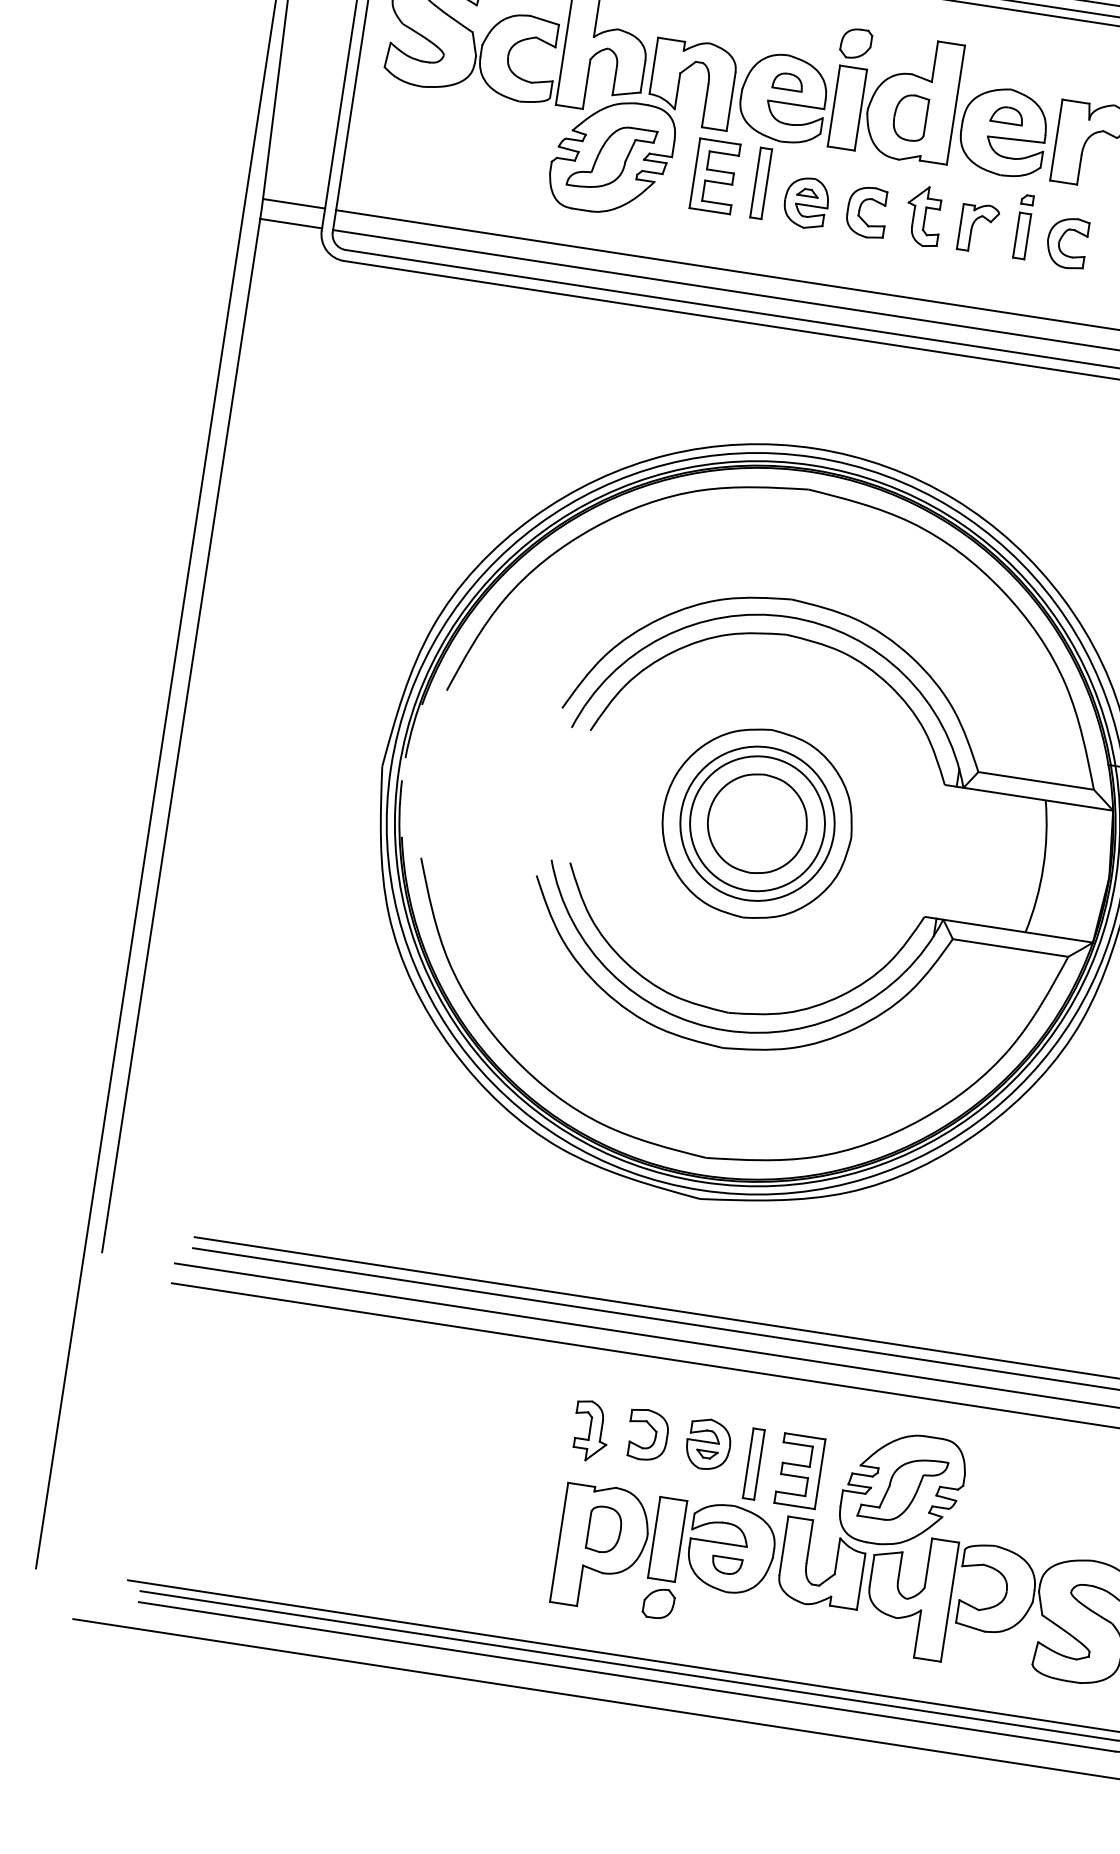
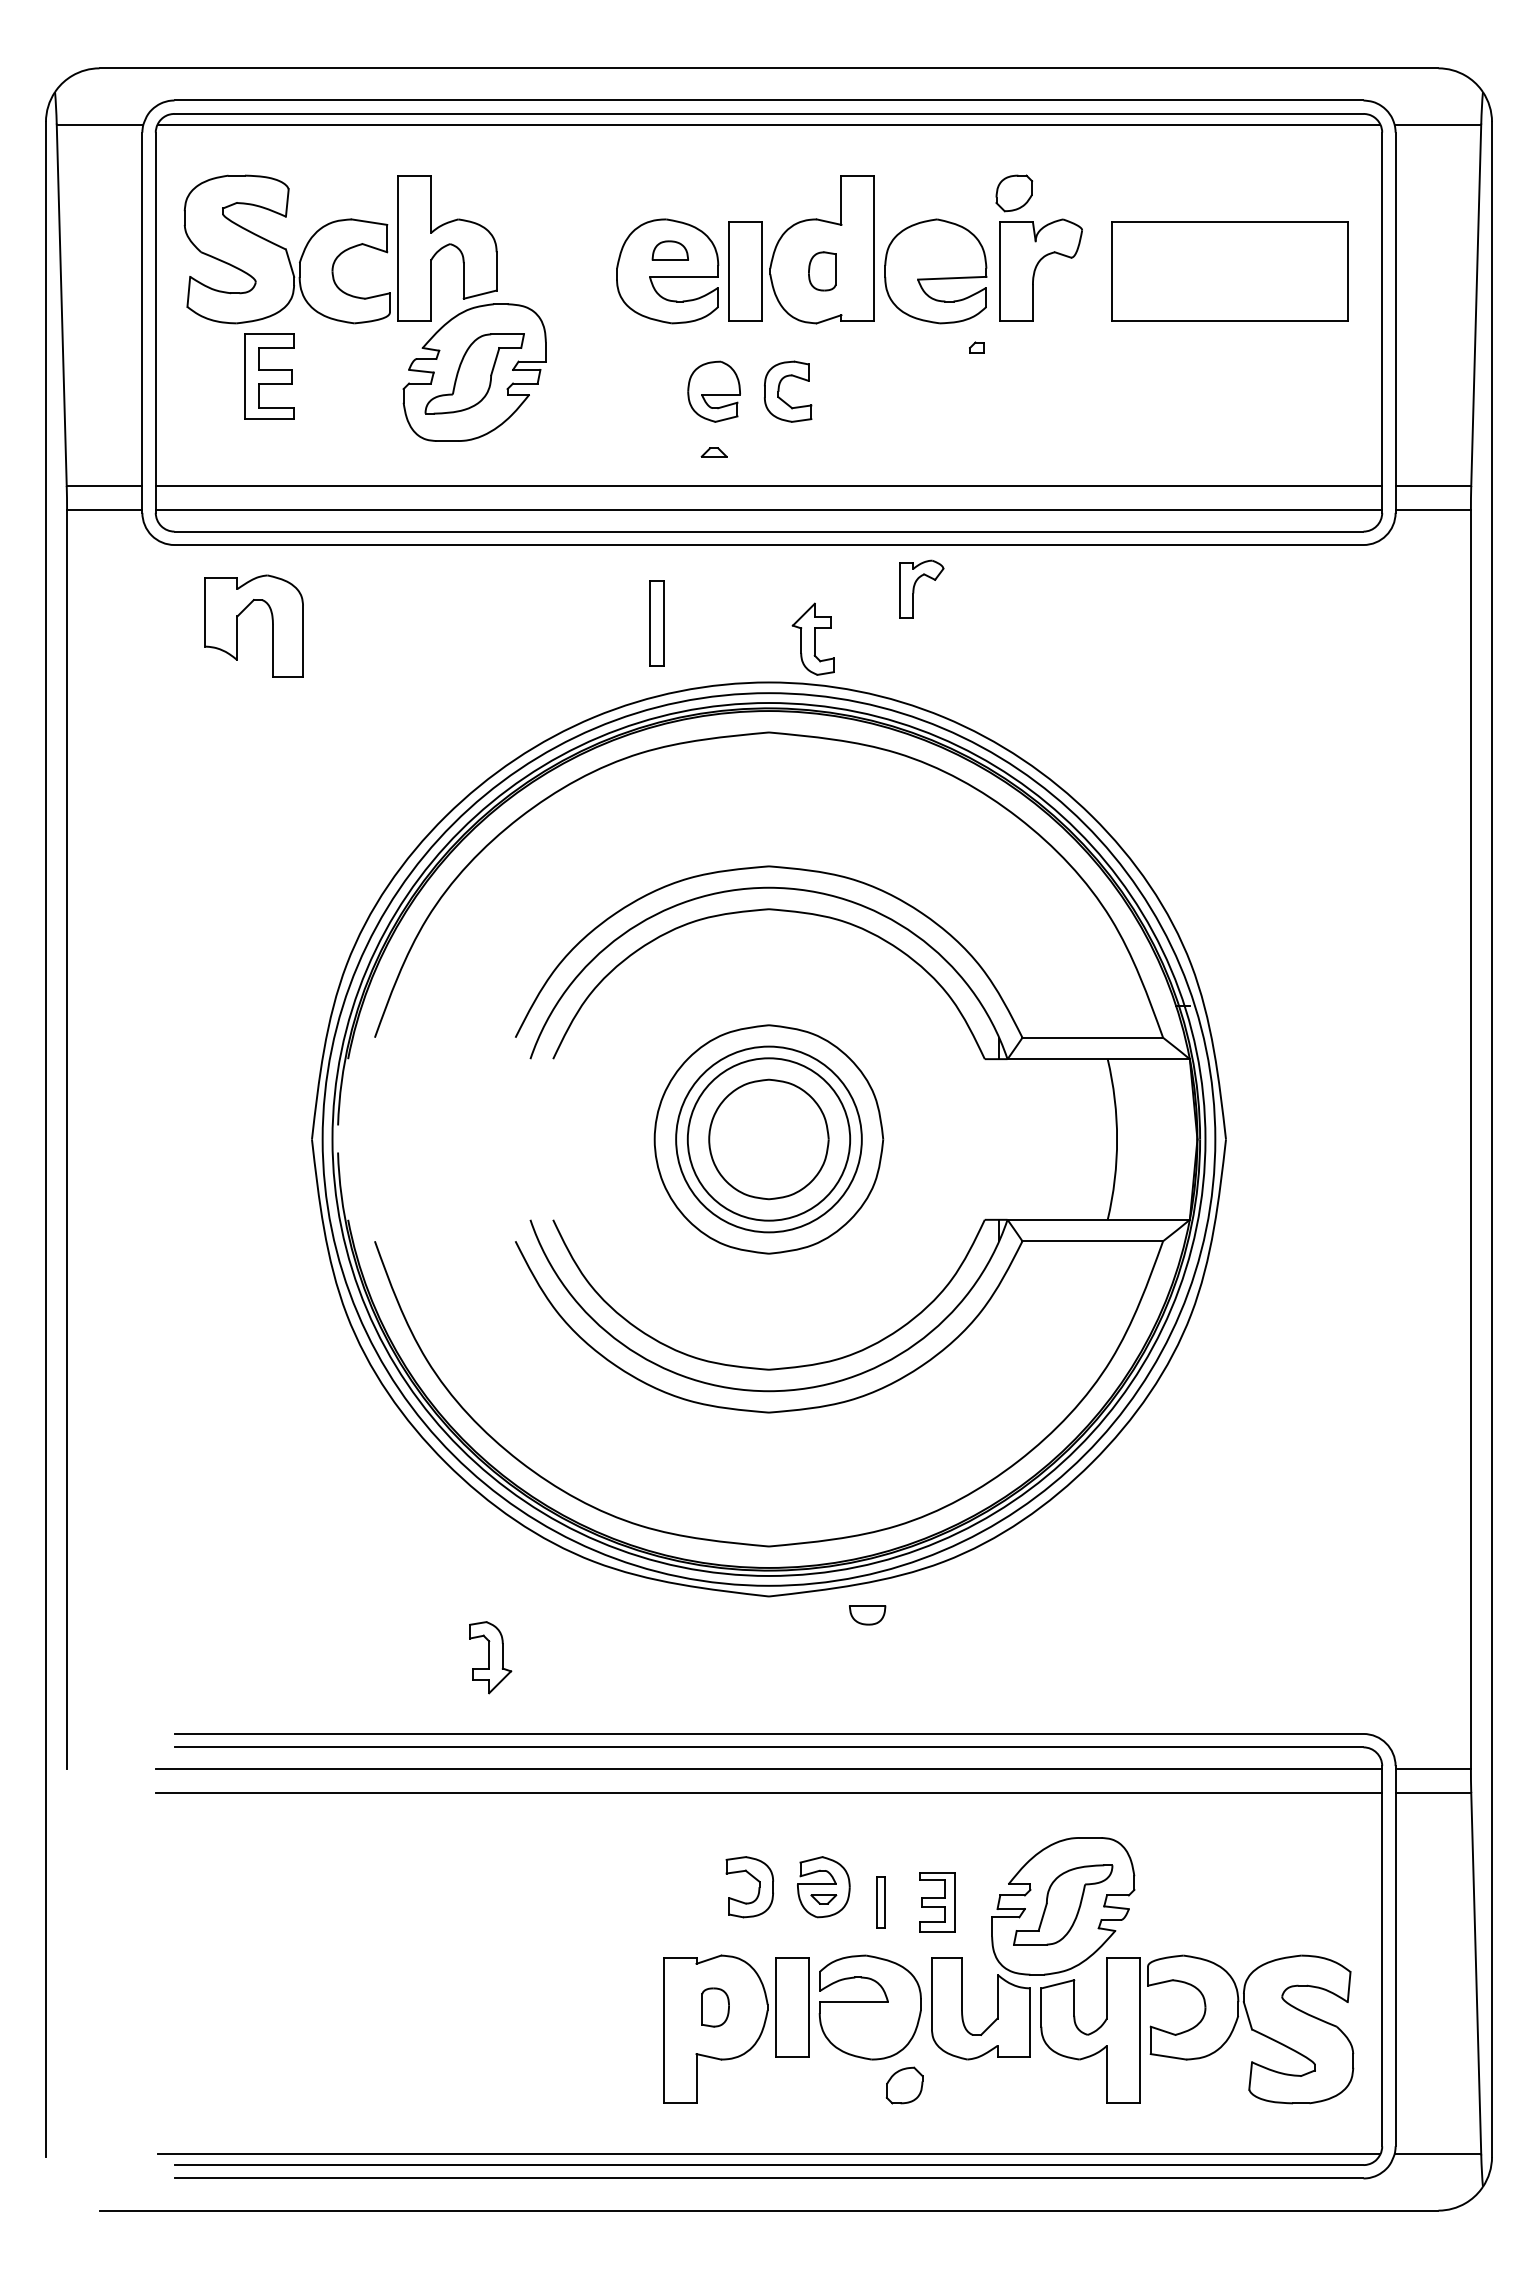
part: (856, 43) -> (1014, 193), moved
part: (679, 80) -> (237, 625), moved
part: (1007, 115) -> (937, 250), removed
part: (910, 117) -> (822, 271), size x0.7
part: (715, 176) -> (269, 376), moved
part: (761, 183) -> (656, 623), moved
part: (807, 192) -> (713, 452), moved
part: (923, 215) -> (812, 638), moved
part: (974, 224) -> (915, 585), moved
part: (1021, 235) -> (976, 391), removed
part: (1061, 239) -> (1024, 388), removed
part: (591, 1431) -> (490, 1657), moved
part: (753, 1464) -> (880, 1902), size x0.6
part: (800, 1471) -> (937, 1902), size x0.7
part: (604, 1529) -> (715, 2007), size x0.7
part: (726, 1566) -> (867, 1615), moved
part: (658, 1603) -> (904, 2085), moved

